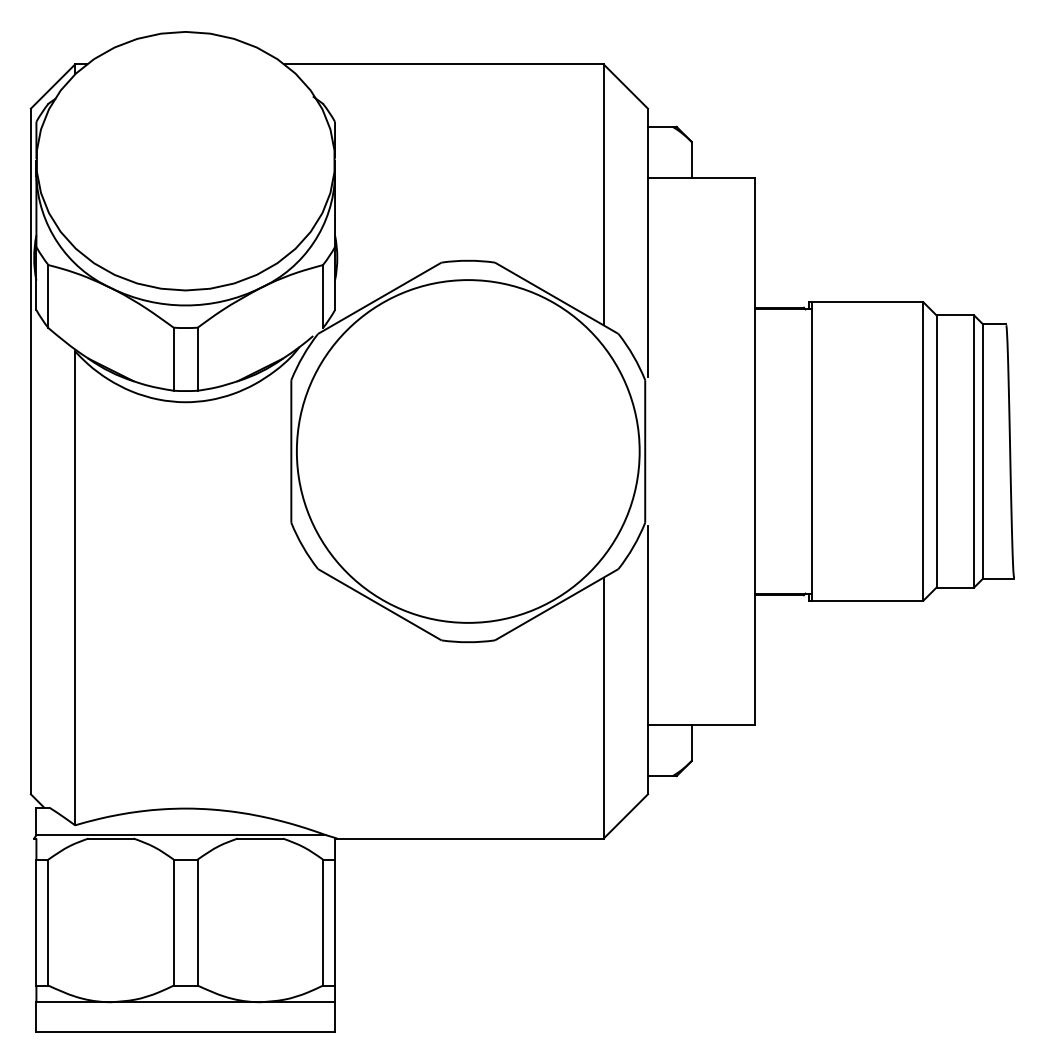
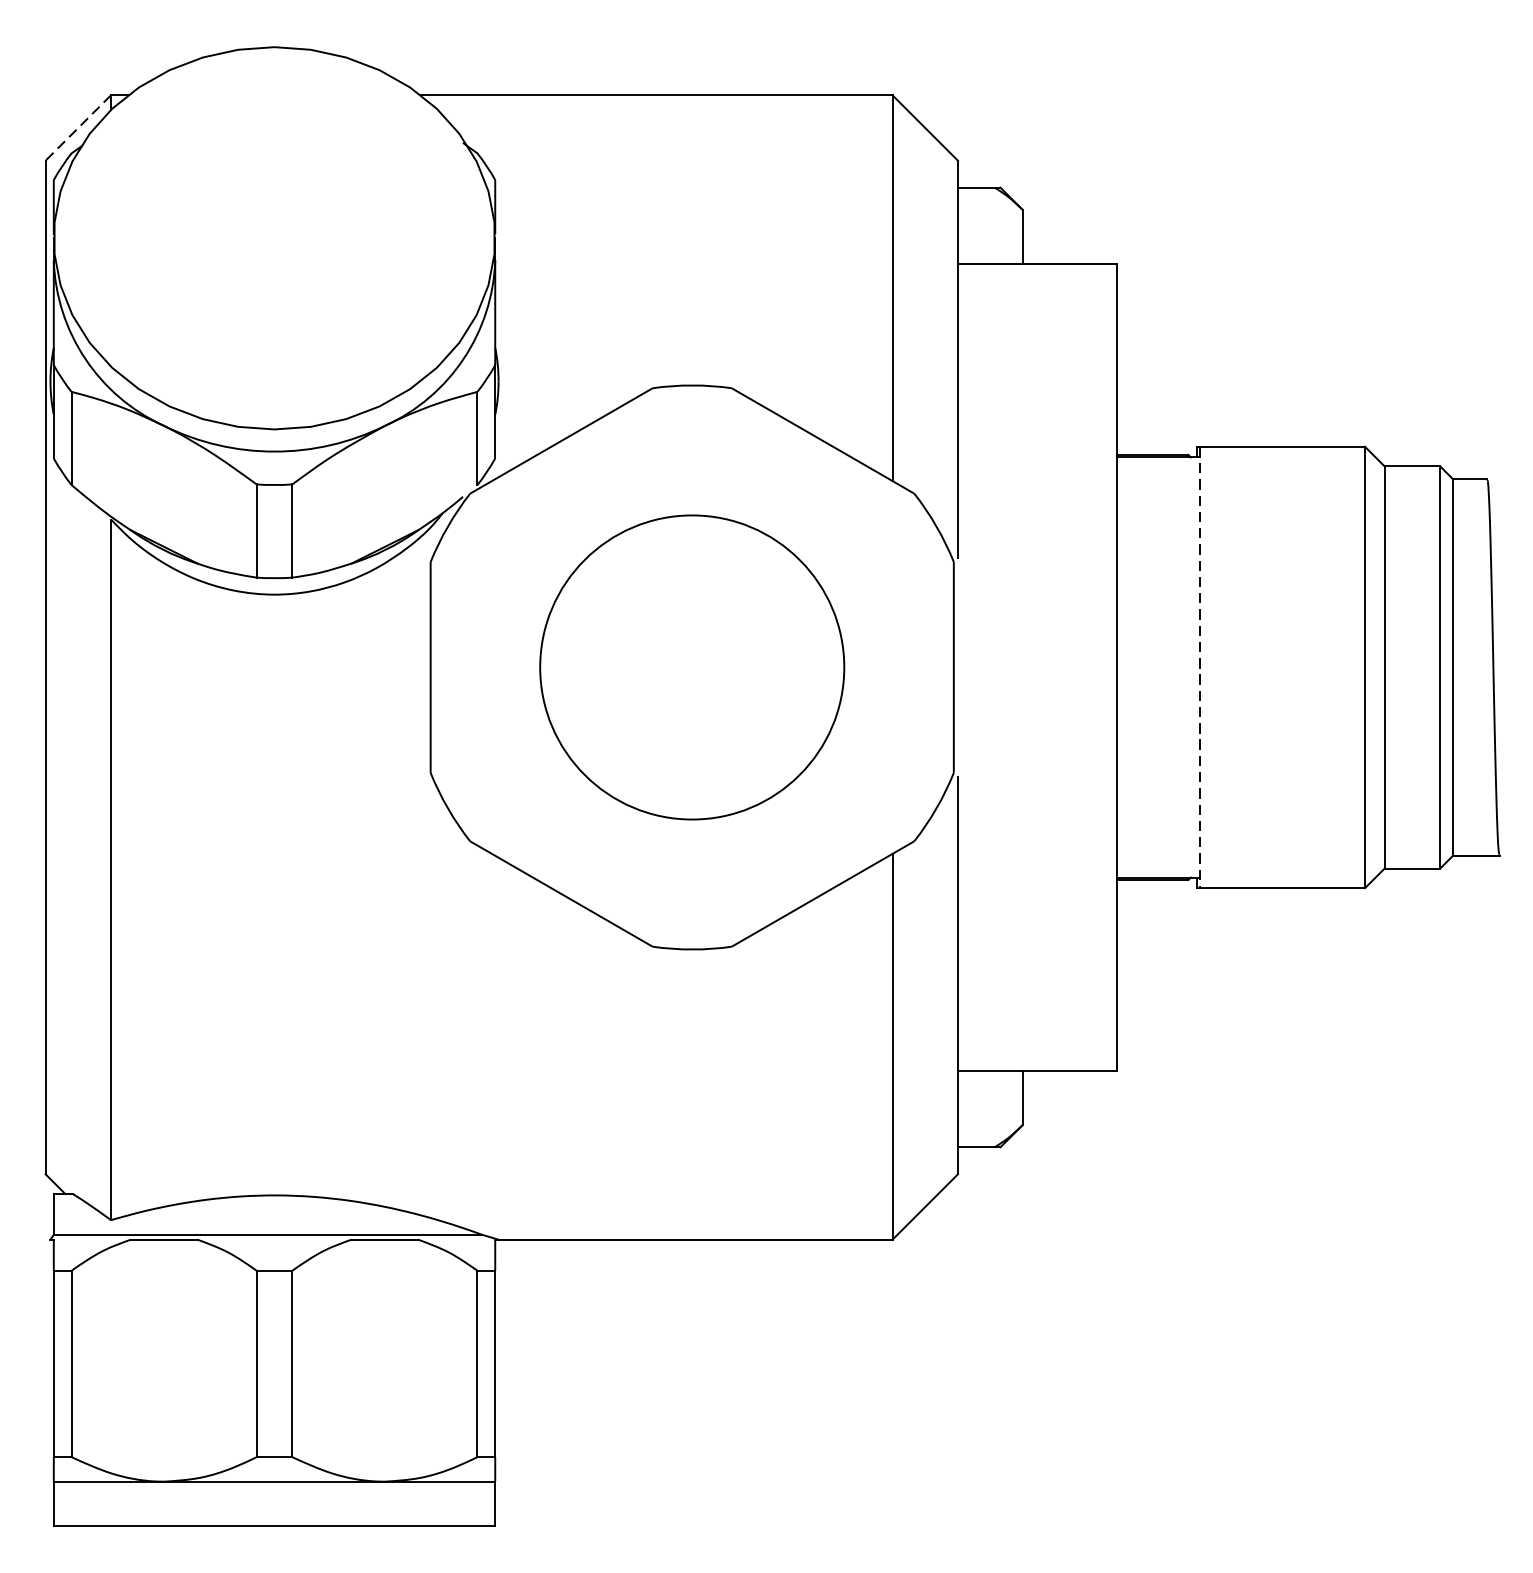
line: (52, 86) -> (77, 127), solid -> dashed
circle: (467, 451) -> (691, 667), size x0.6
line: (811, 452) -> (1199, 668), solid -> dashed

